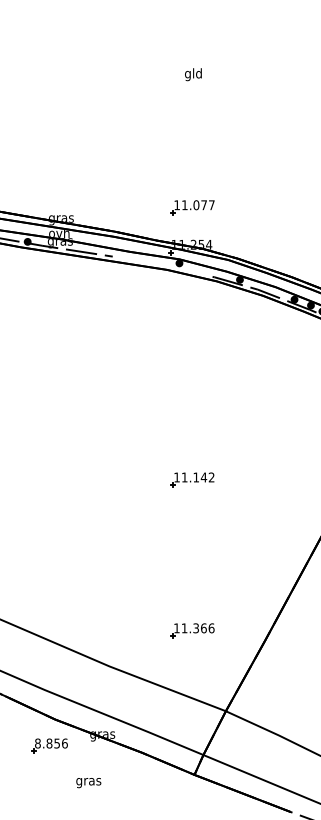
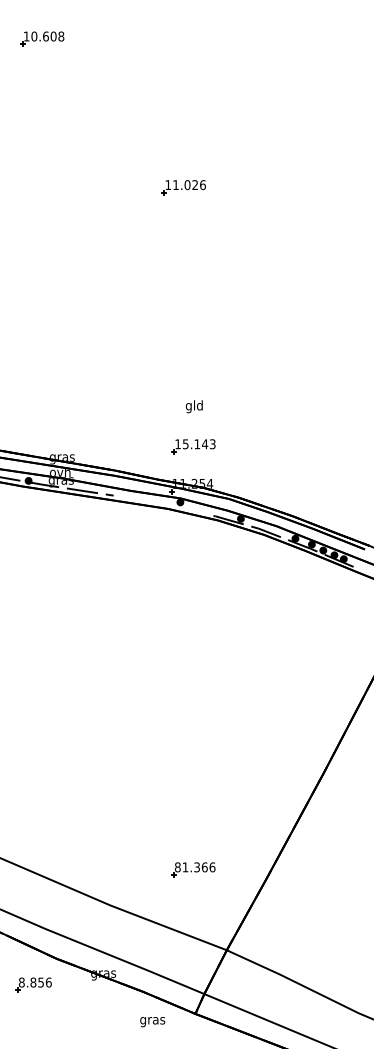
text: (192, 74) -> (193, 406), moved
text: (198, 205) -> (199, 444), 11.077 -> 15.143
part: (192, 479) -> (193, 718), removed
text: (176, 628) -> (177, 867), 11.366 -> 81.366
part: (49, 745) -> (33, 984), moved
text: (88, 783) -> (152, 1022), moved

